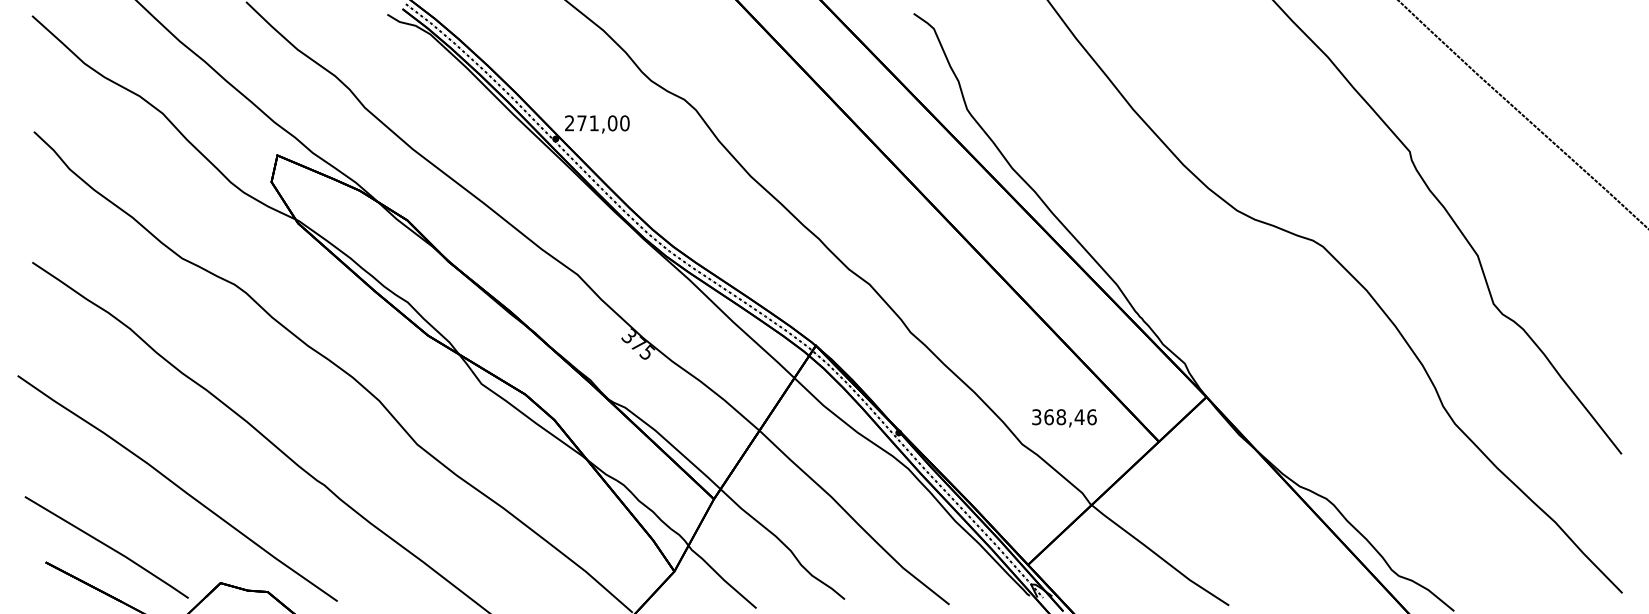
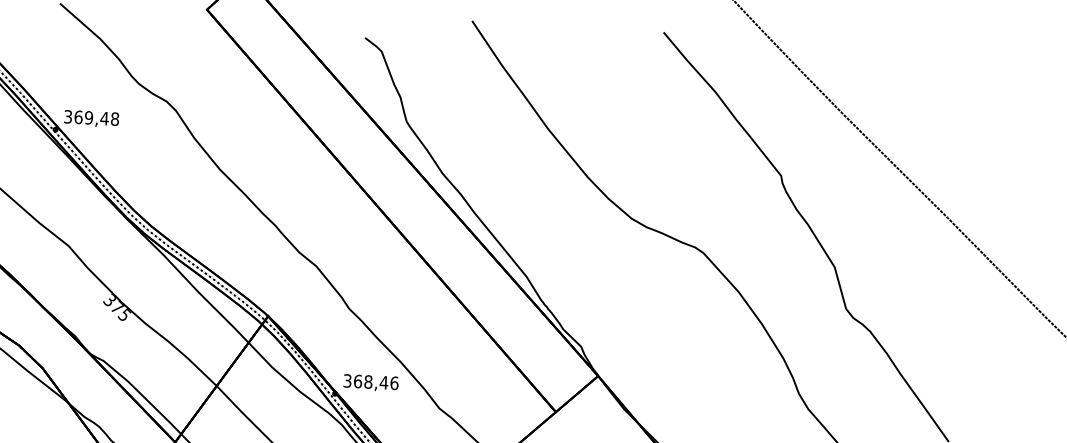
text: (597, 123) -> (91, 118), 271,00 -> 369,48
text: (1064, 418) -> (371, 383), moved

